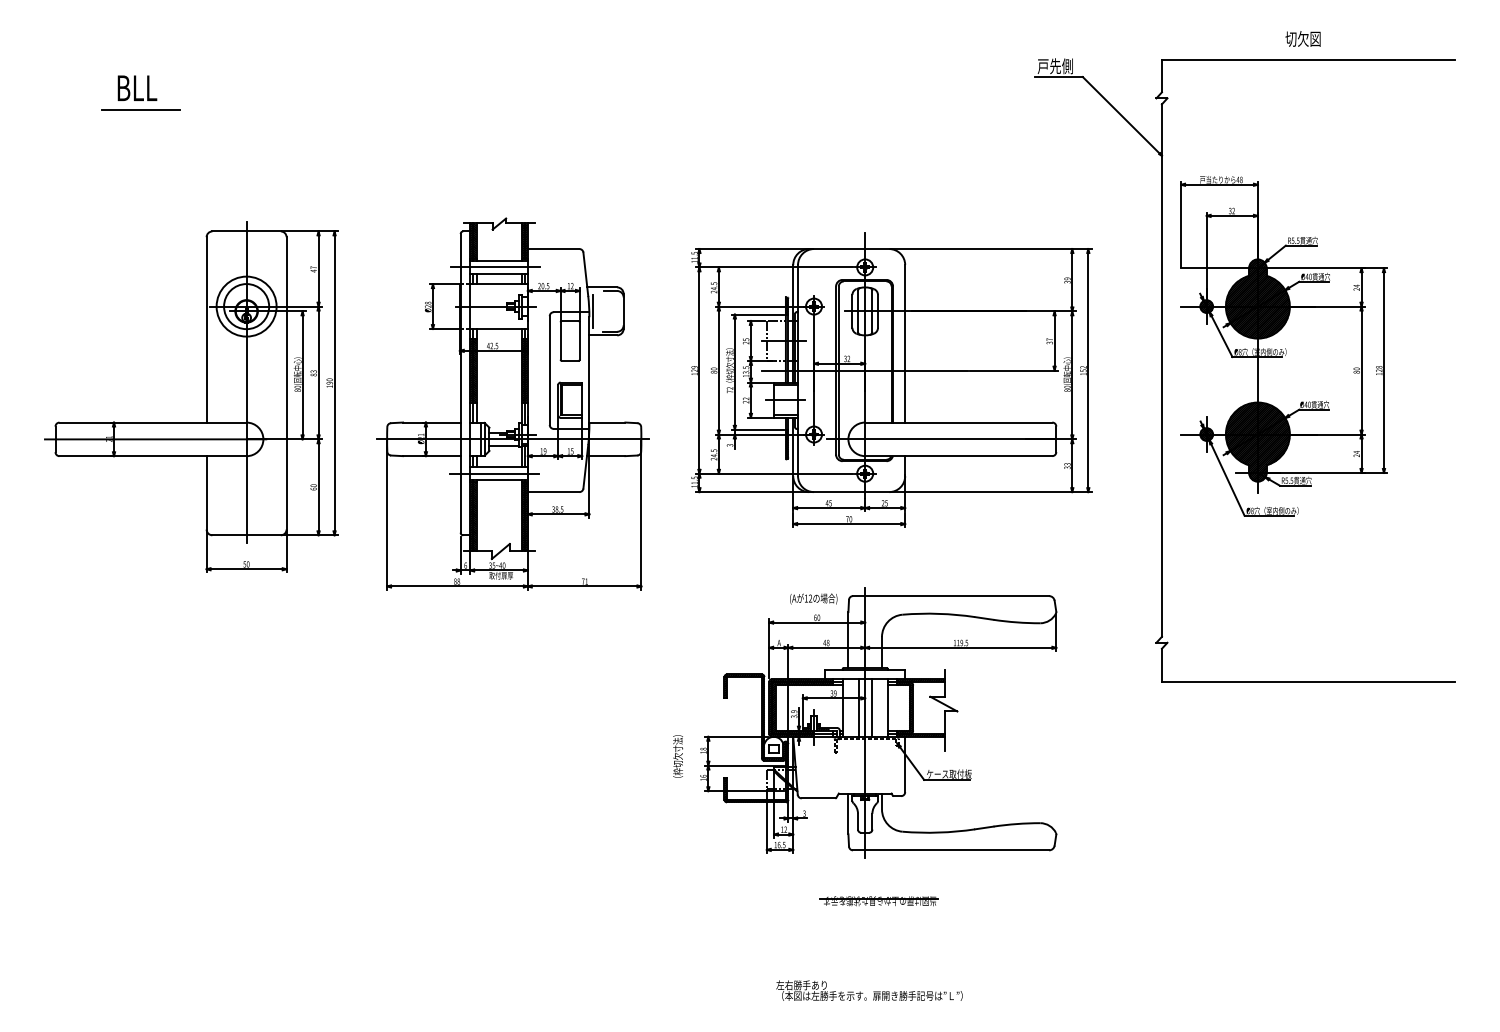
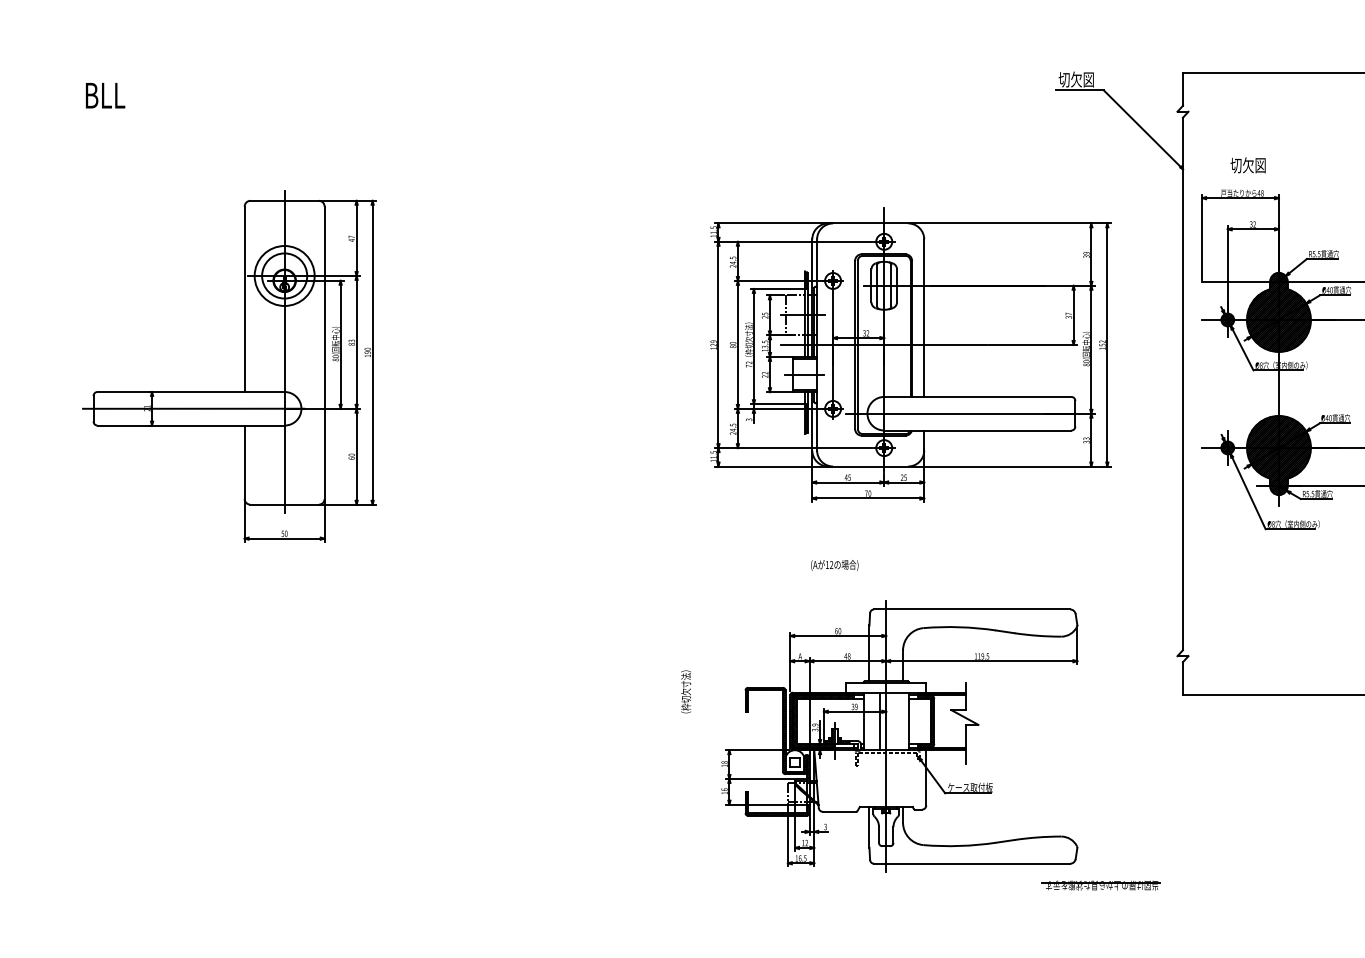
text: (1302, 38) -> (1247, 164), moved
text: (1054, 66) -> (1075, 79), 戸先側 -> 切欠図
text: (137, 87) -> (105, 94), moved
line: (140, 110) -> (161, 123), removed
part: (891, 379) -> (910, 353), moved
part: (206, 396) -> (244, 365), moved
part: (512, 403) -> (533, 416), removed
text: (813, 598) -> (834, 564), moved
line: (871, 707) -> (892, 720), removed
text: (677, 756) -> (685, 691), moved
part: (878, 901) -> (1100, 885), moved

